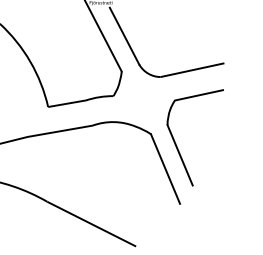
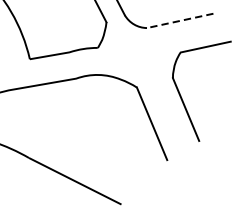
line: (192, 70) -> (180, 21), solid -> dashed
part: (176, 143) -> (182, 97), moved

